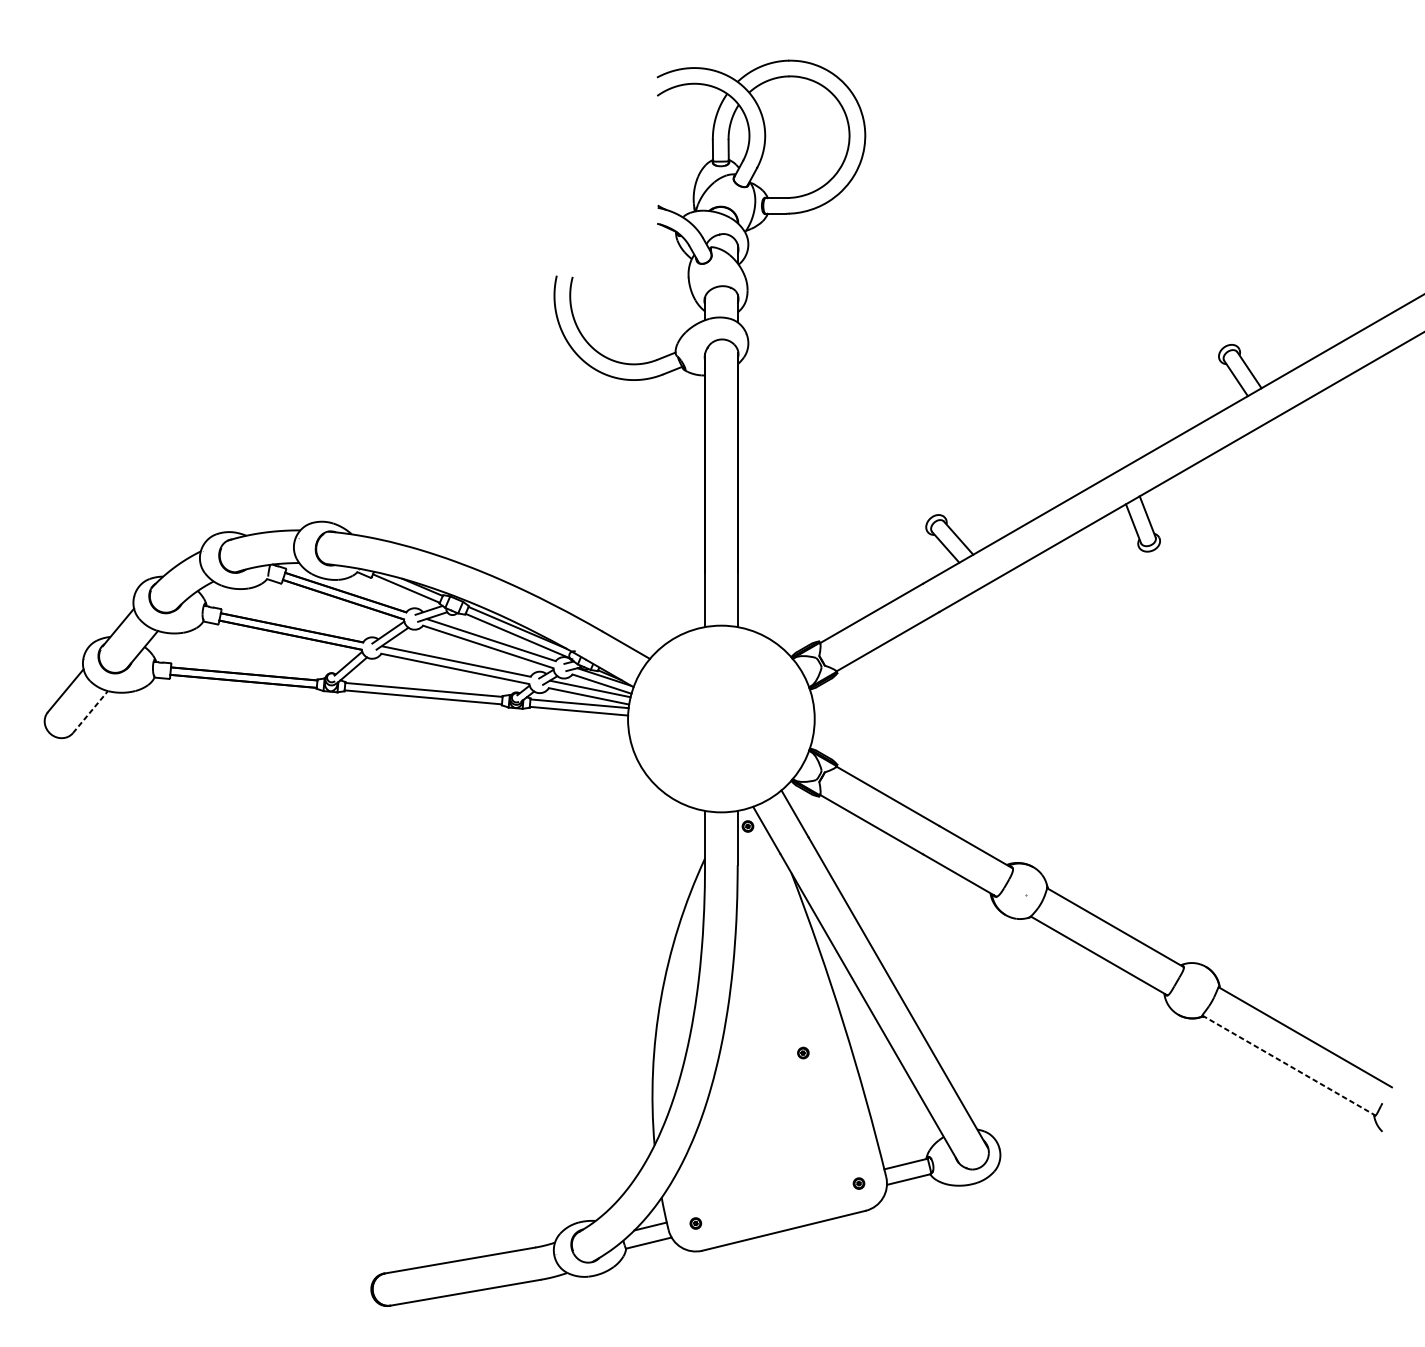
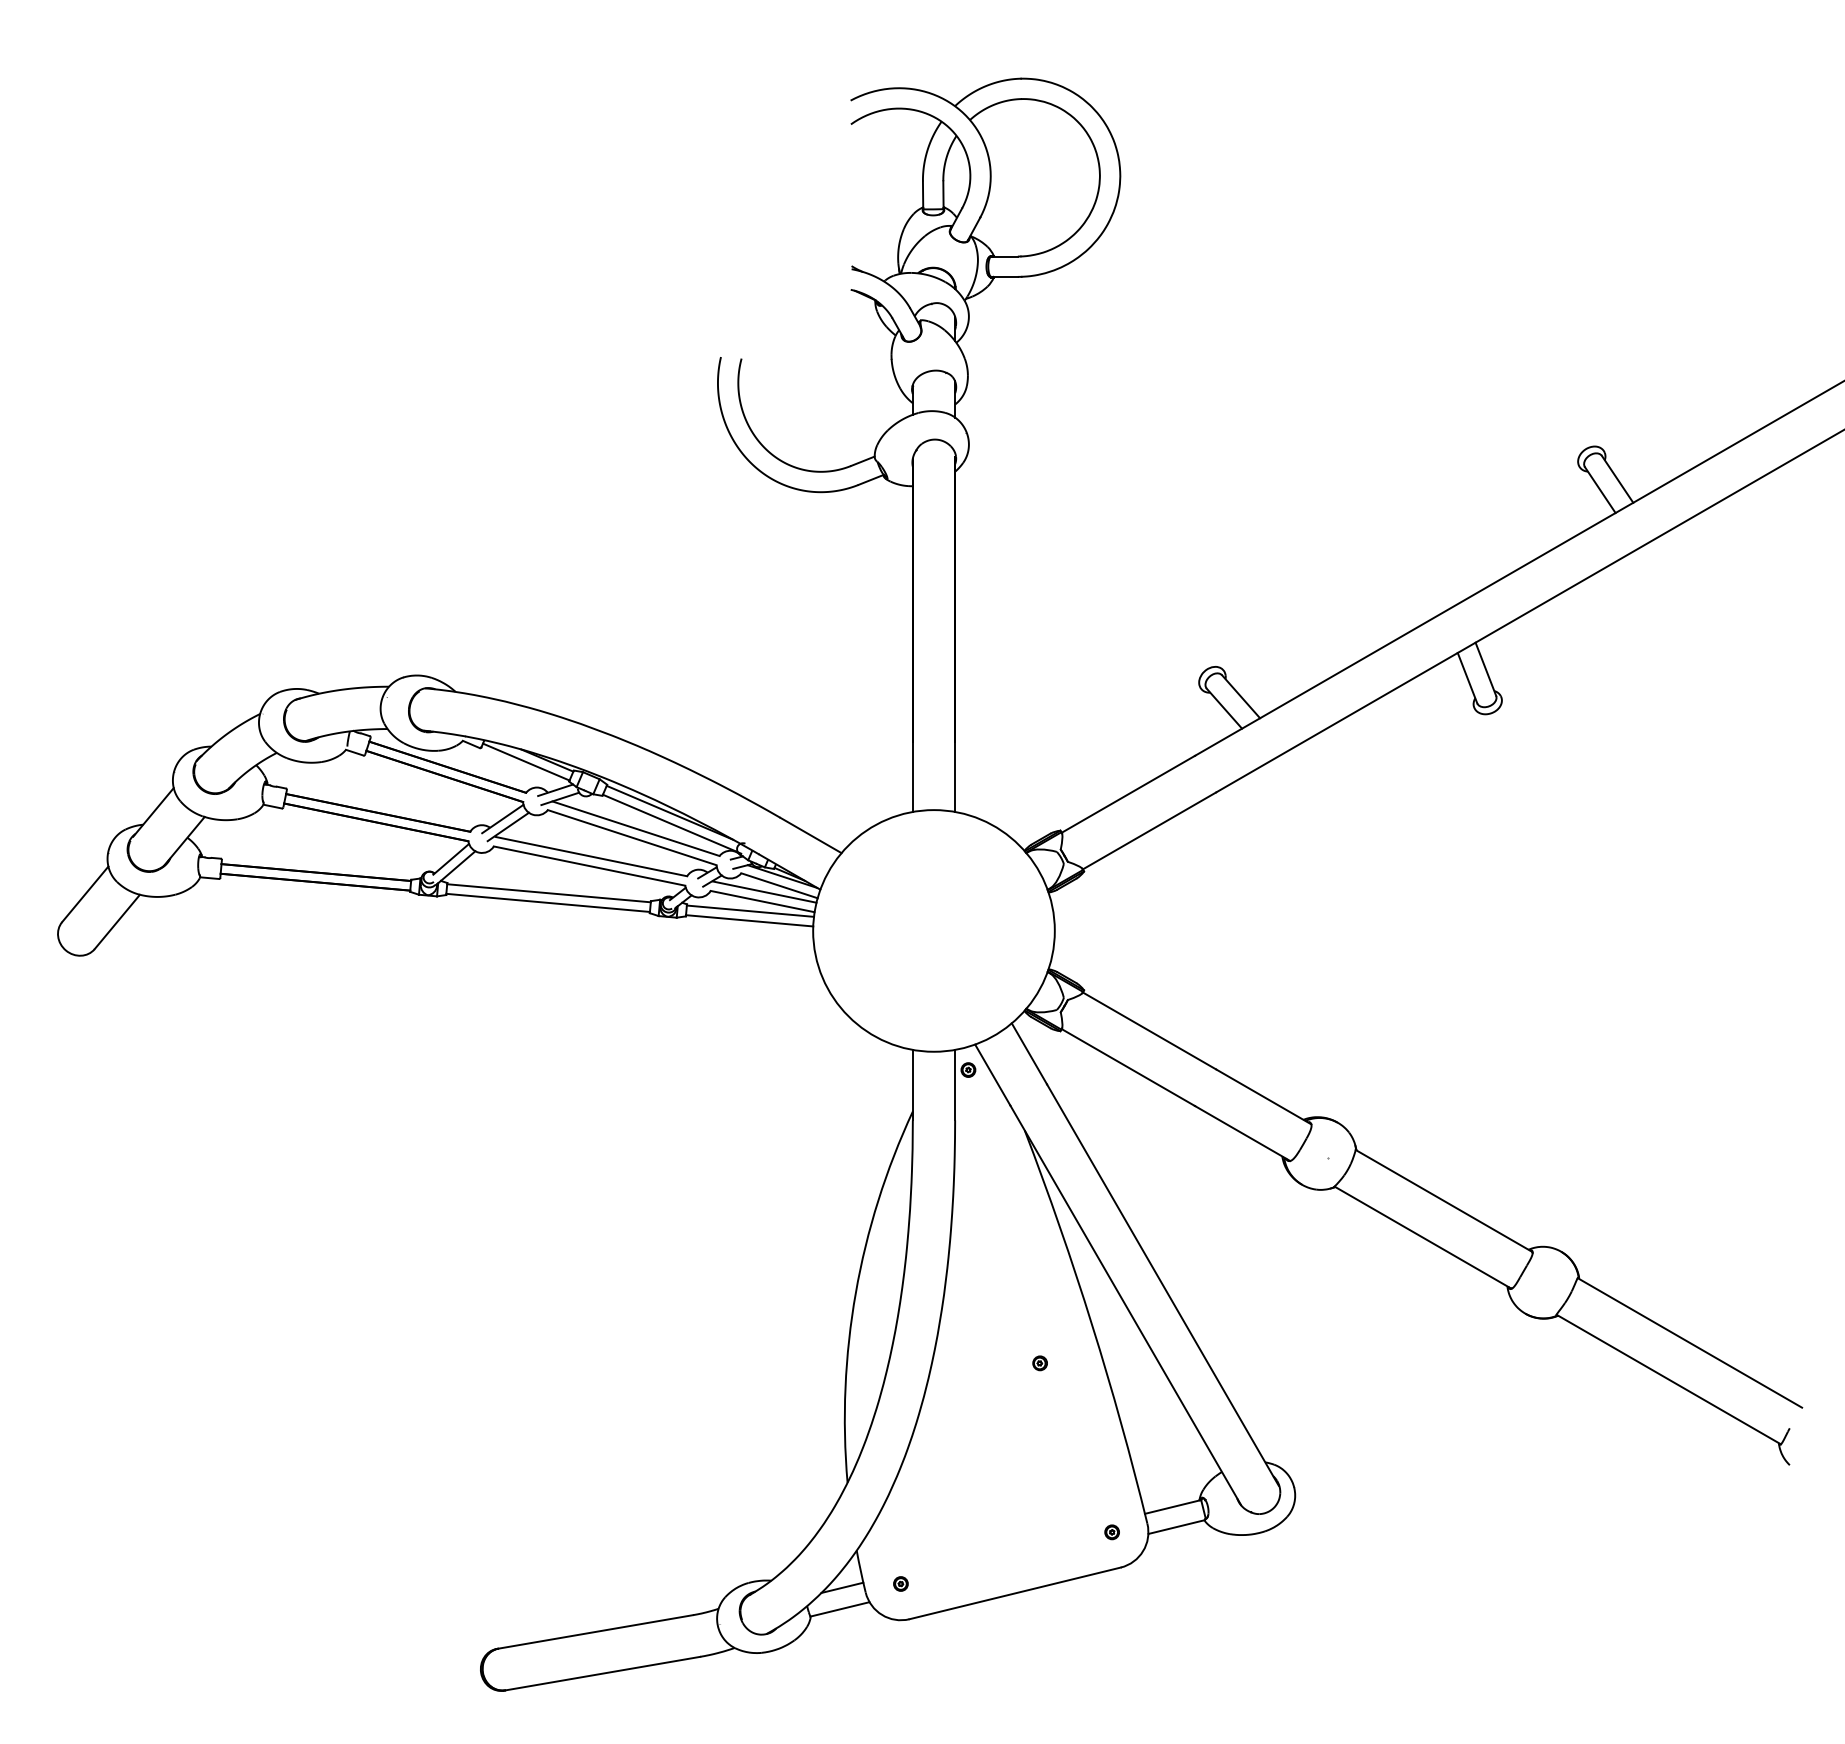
line: (90, 711) -> (117, 921), dashed -> solid
line: (1288, 1065) -> (1668, 1379), dashed -> solid

